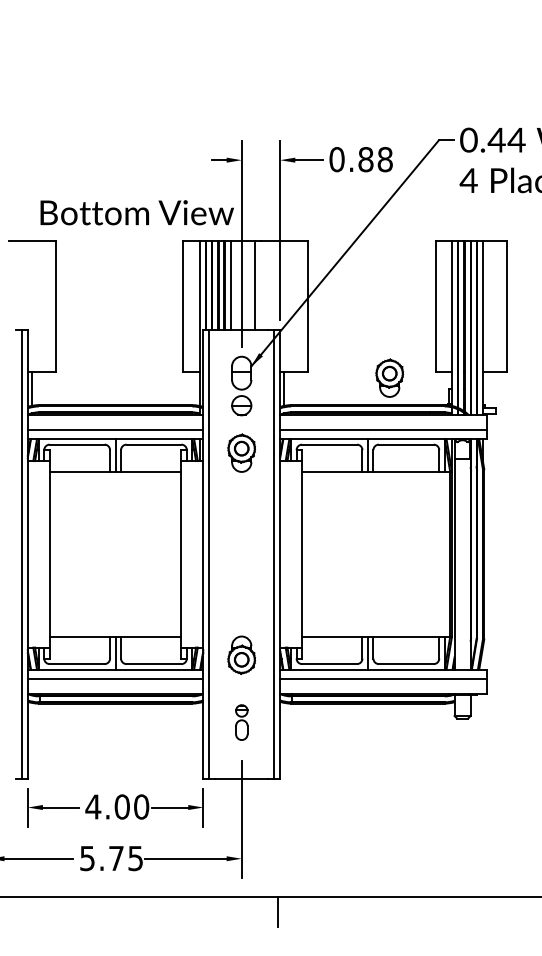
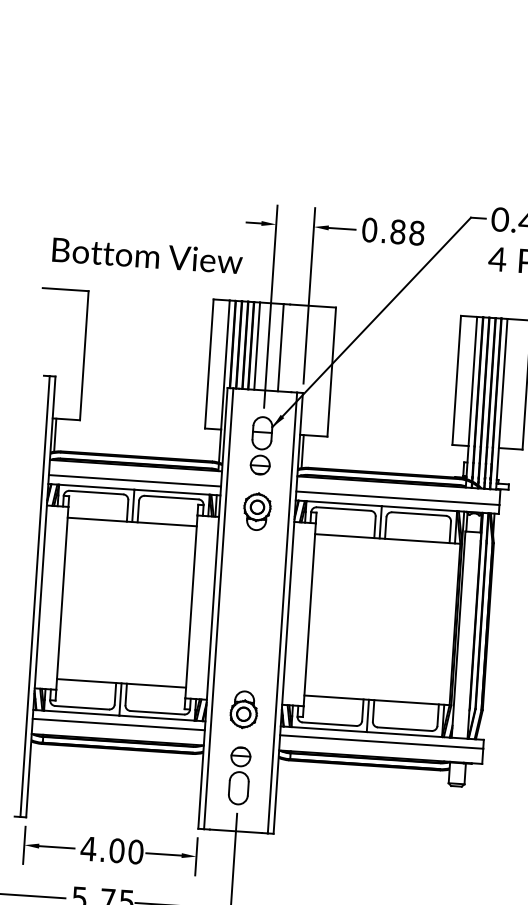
text: (136, 212) -> (146, 255), moved
part: (389, 377) -> (406, 447), removed
part: (241, 722) -> (239, 775), size x1.67

